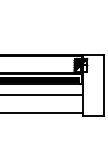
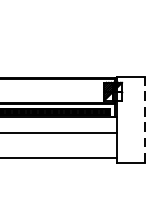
line: (103, 85) -> (144, 119), solid -> dashed

